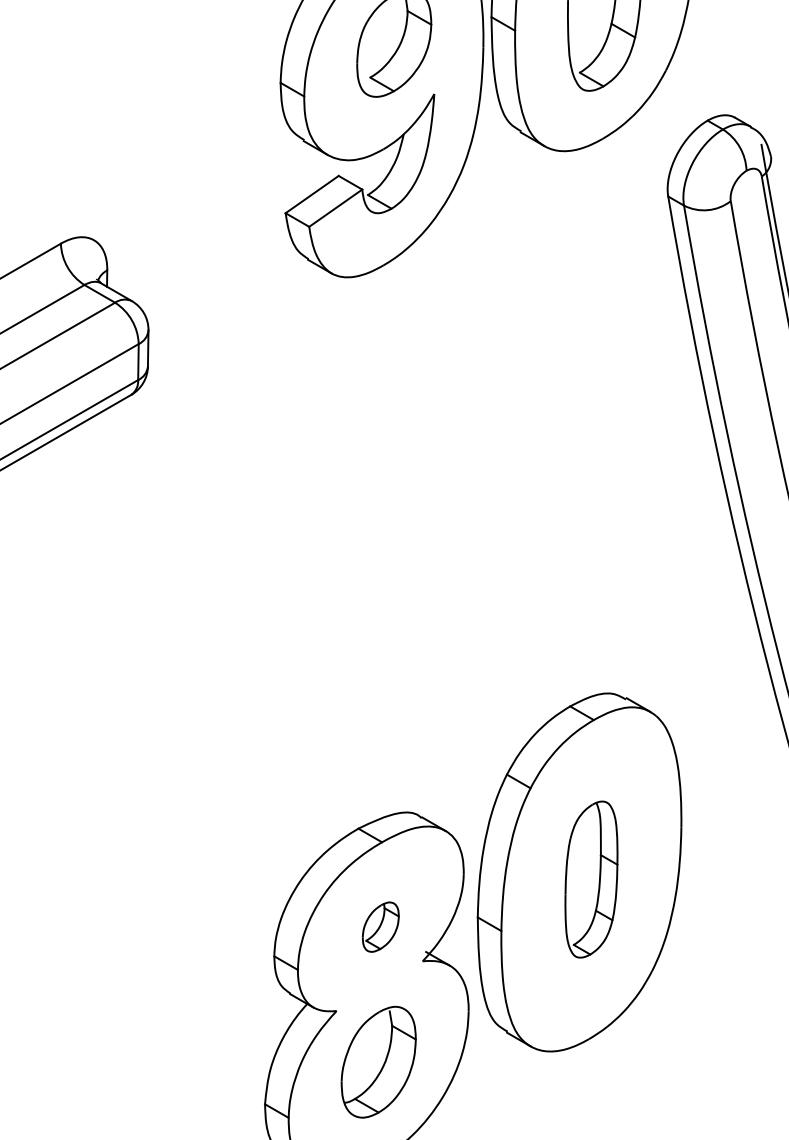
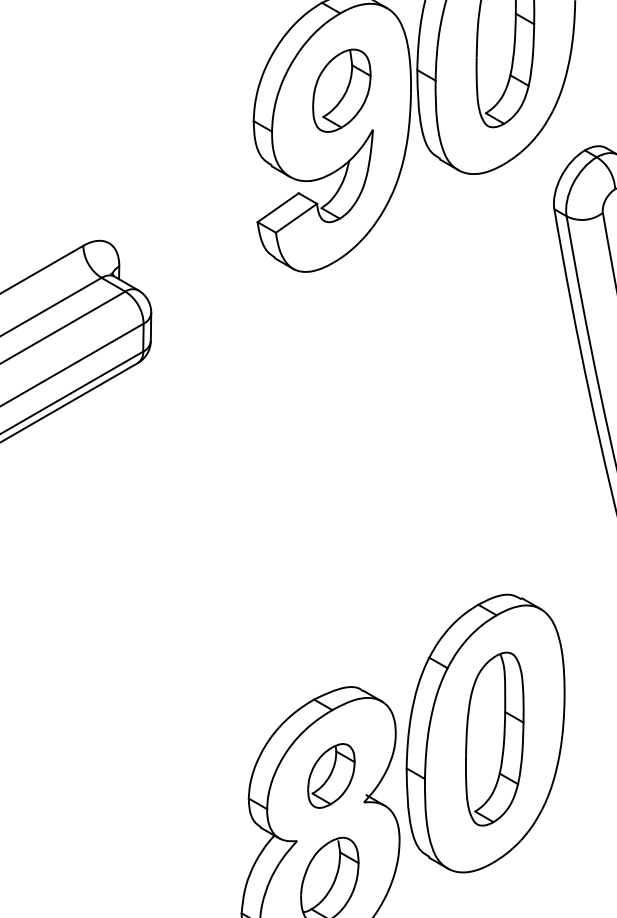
part: (591, 878) -> (494, 738), size x1.43
part: (380, 926) -> (331, 775), size x1.67

